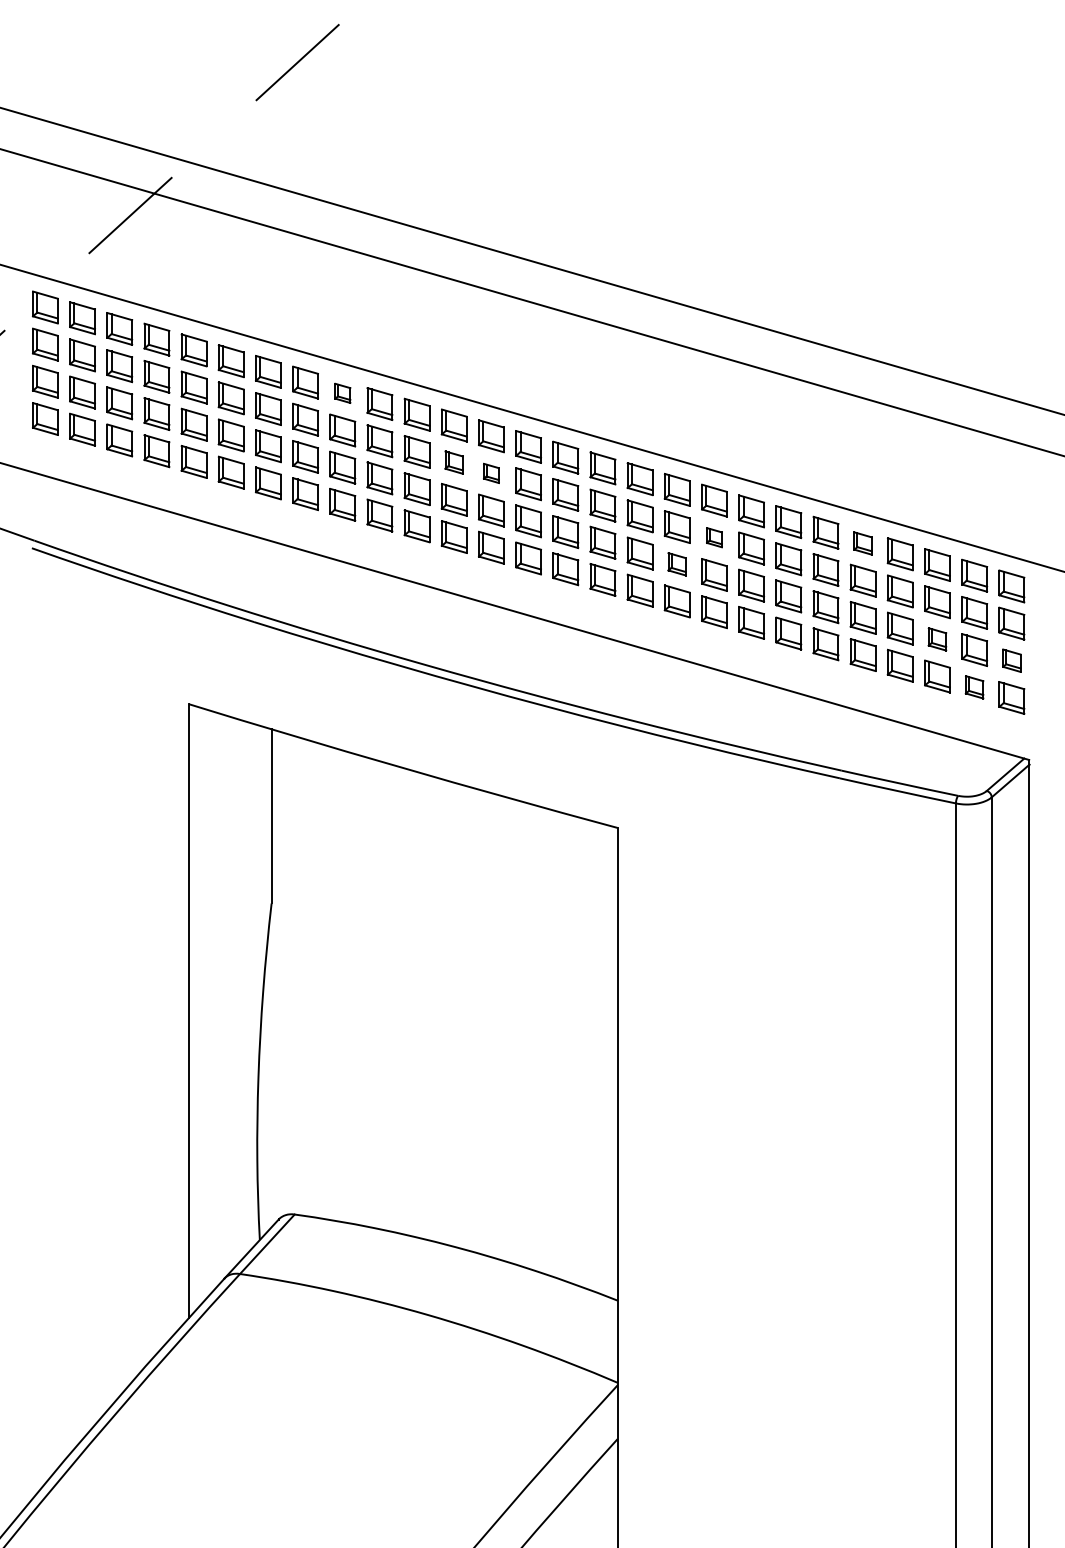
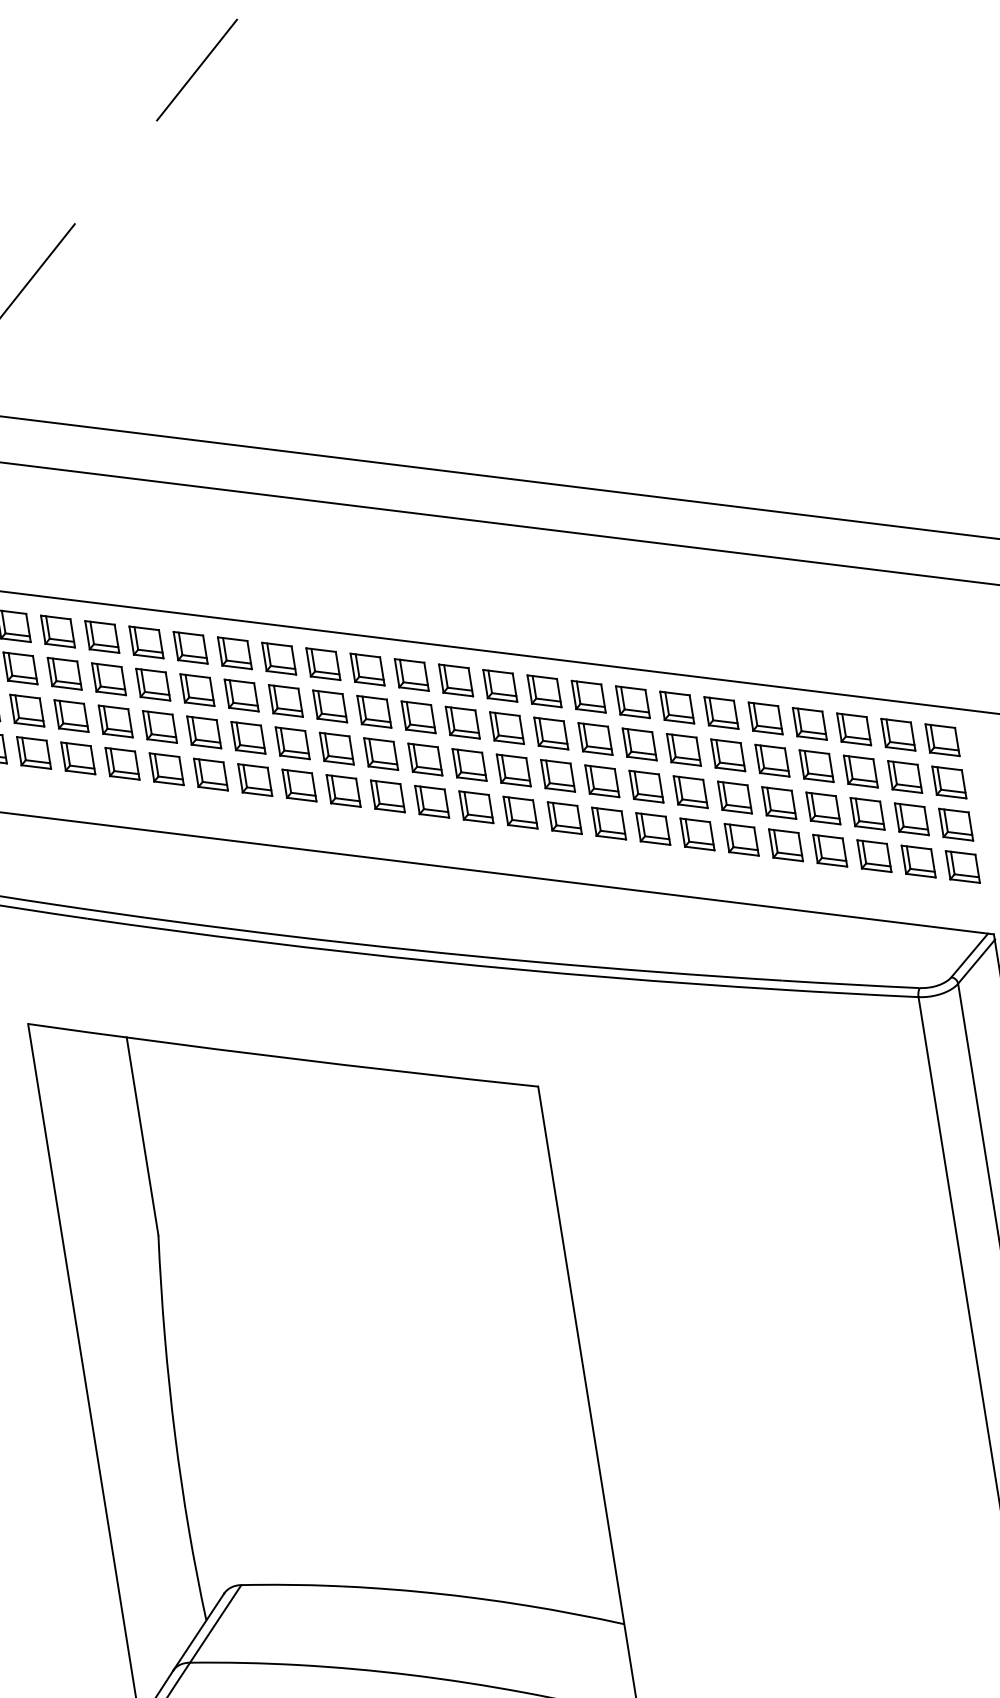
part: (342, 393) -> (146, 642), size x1.67
part: (453, 462) -> (284, 700), size x1.43
part: (491, 473) -> (330, 706), size x1.67
part: (714, 537) -> (595, 738), size x1.67
part: (862, 543) -> (764, 718), size x1.43
part: (676, 564) -> (557, 776), size x1.43
part: (937, 639) -> (867, 814), size x1.43
part: (1011, 660) -> (955, 824), size x1.43
part: (974, 687) -> (918, 861), size x1.43

